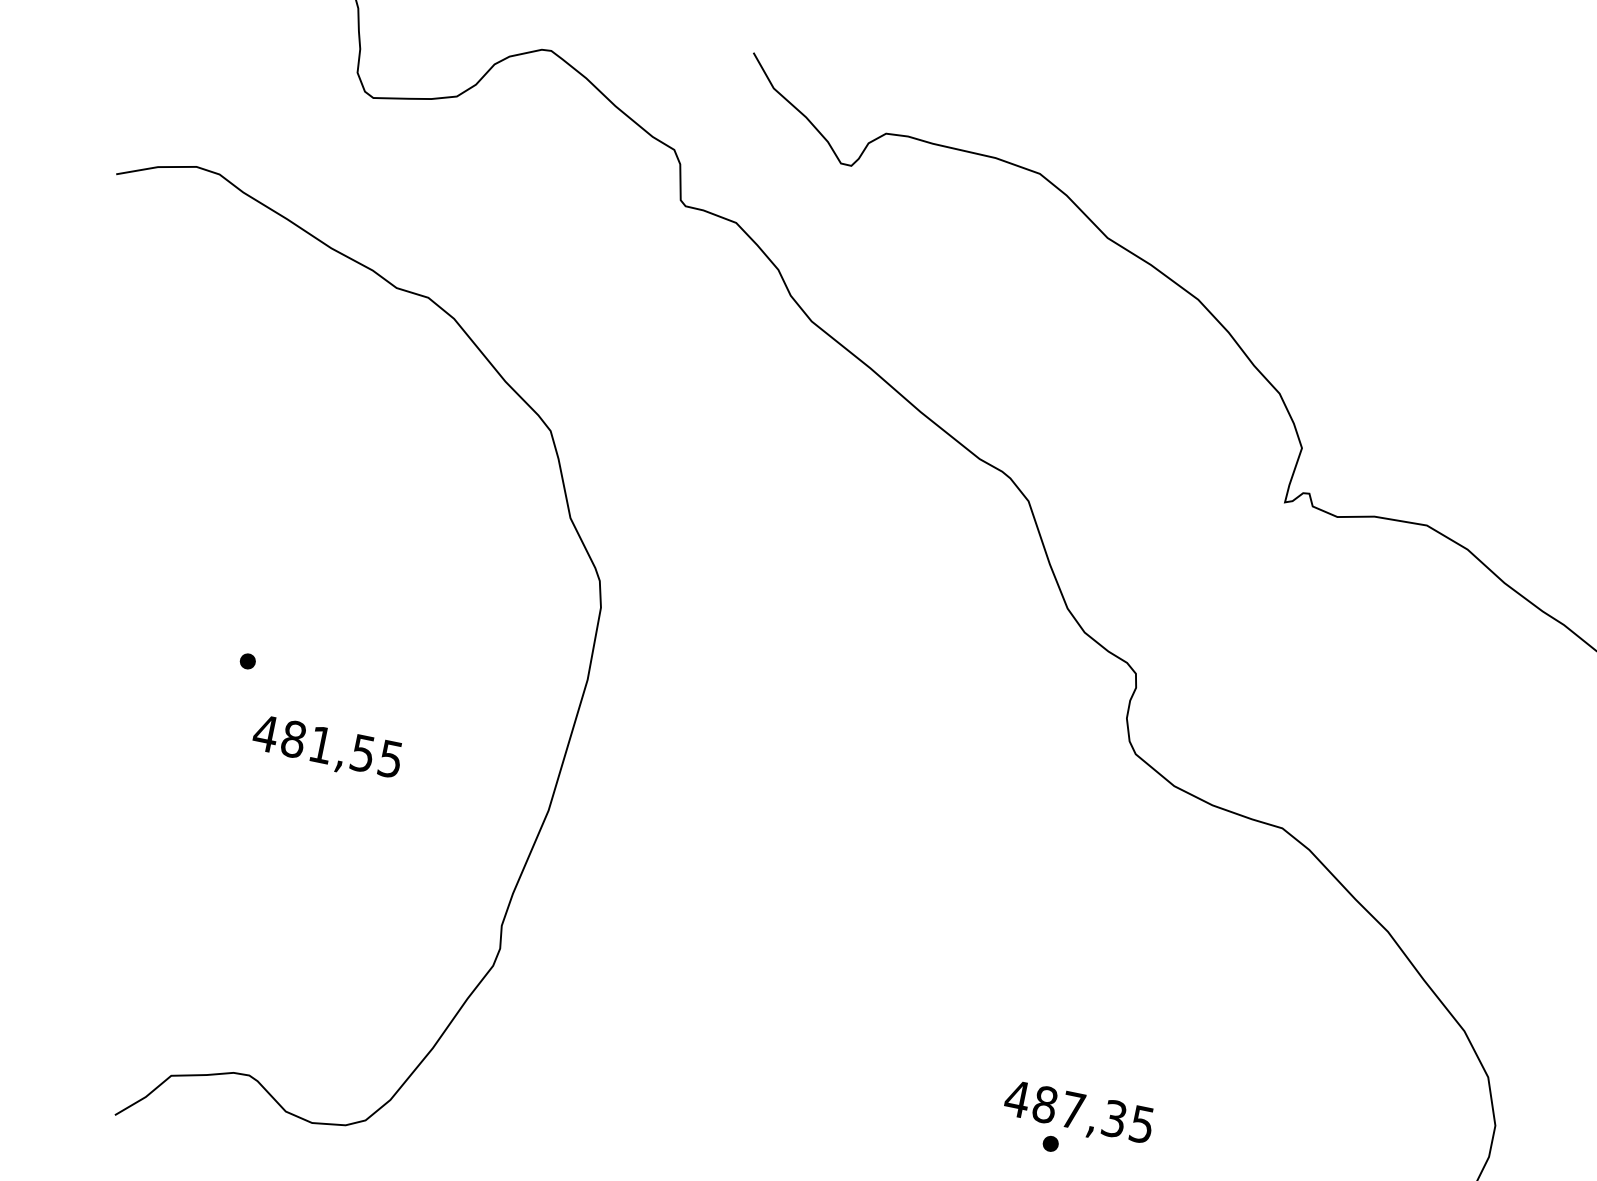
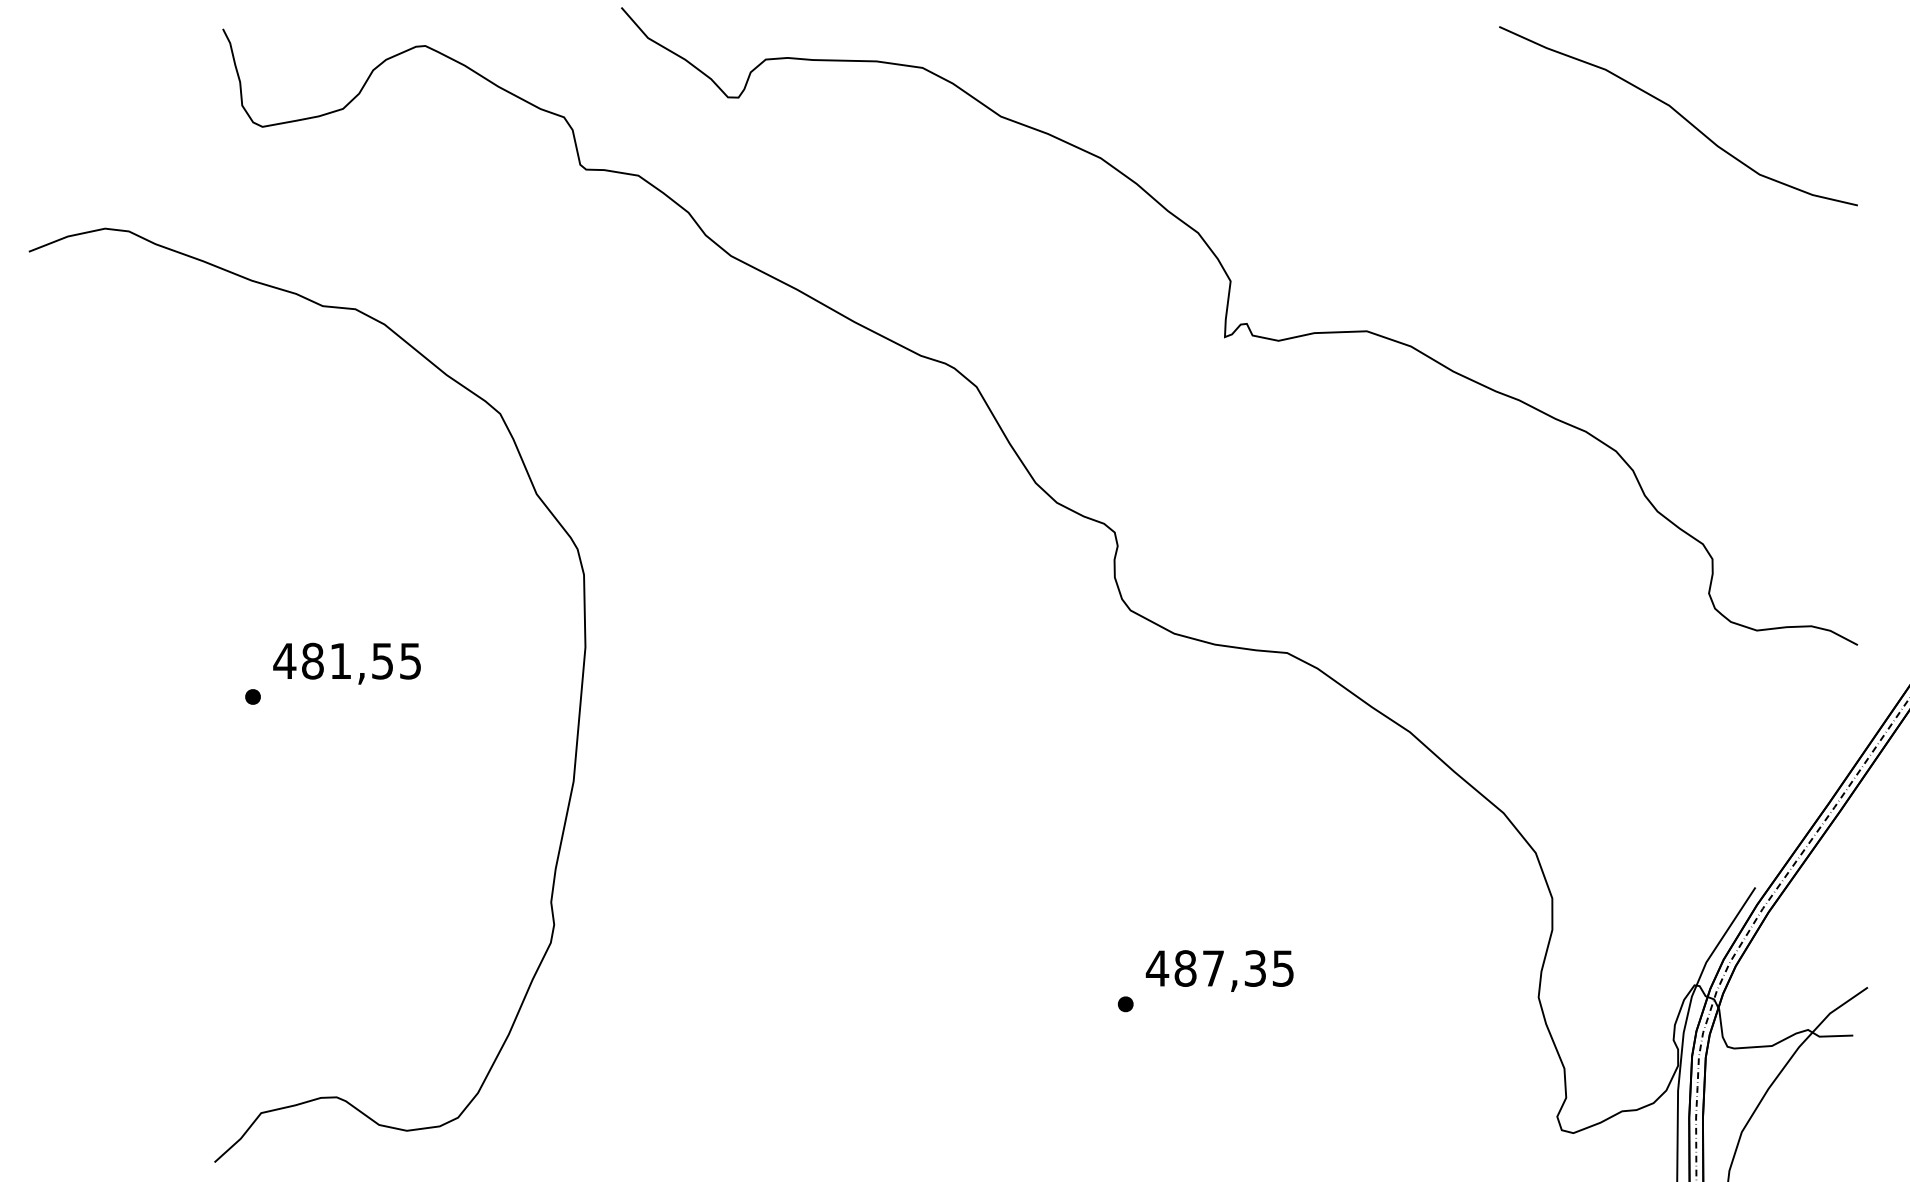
text: (326, 748) -> (346, 663), moved
text: (1078, 1113) -> (1219, 970), moved

